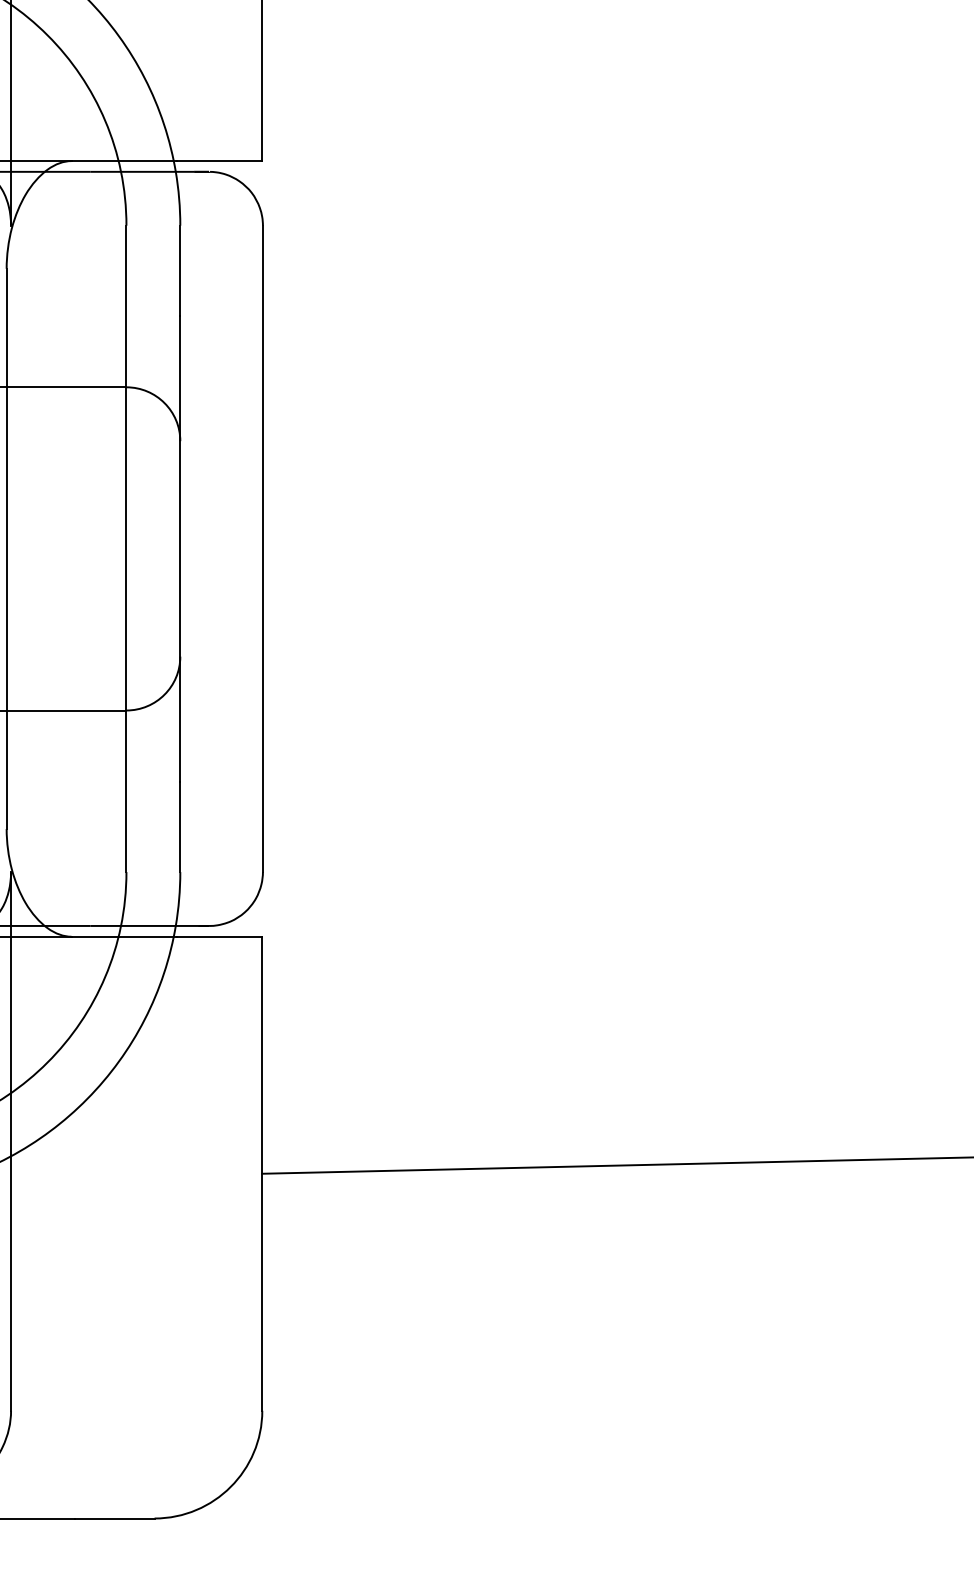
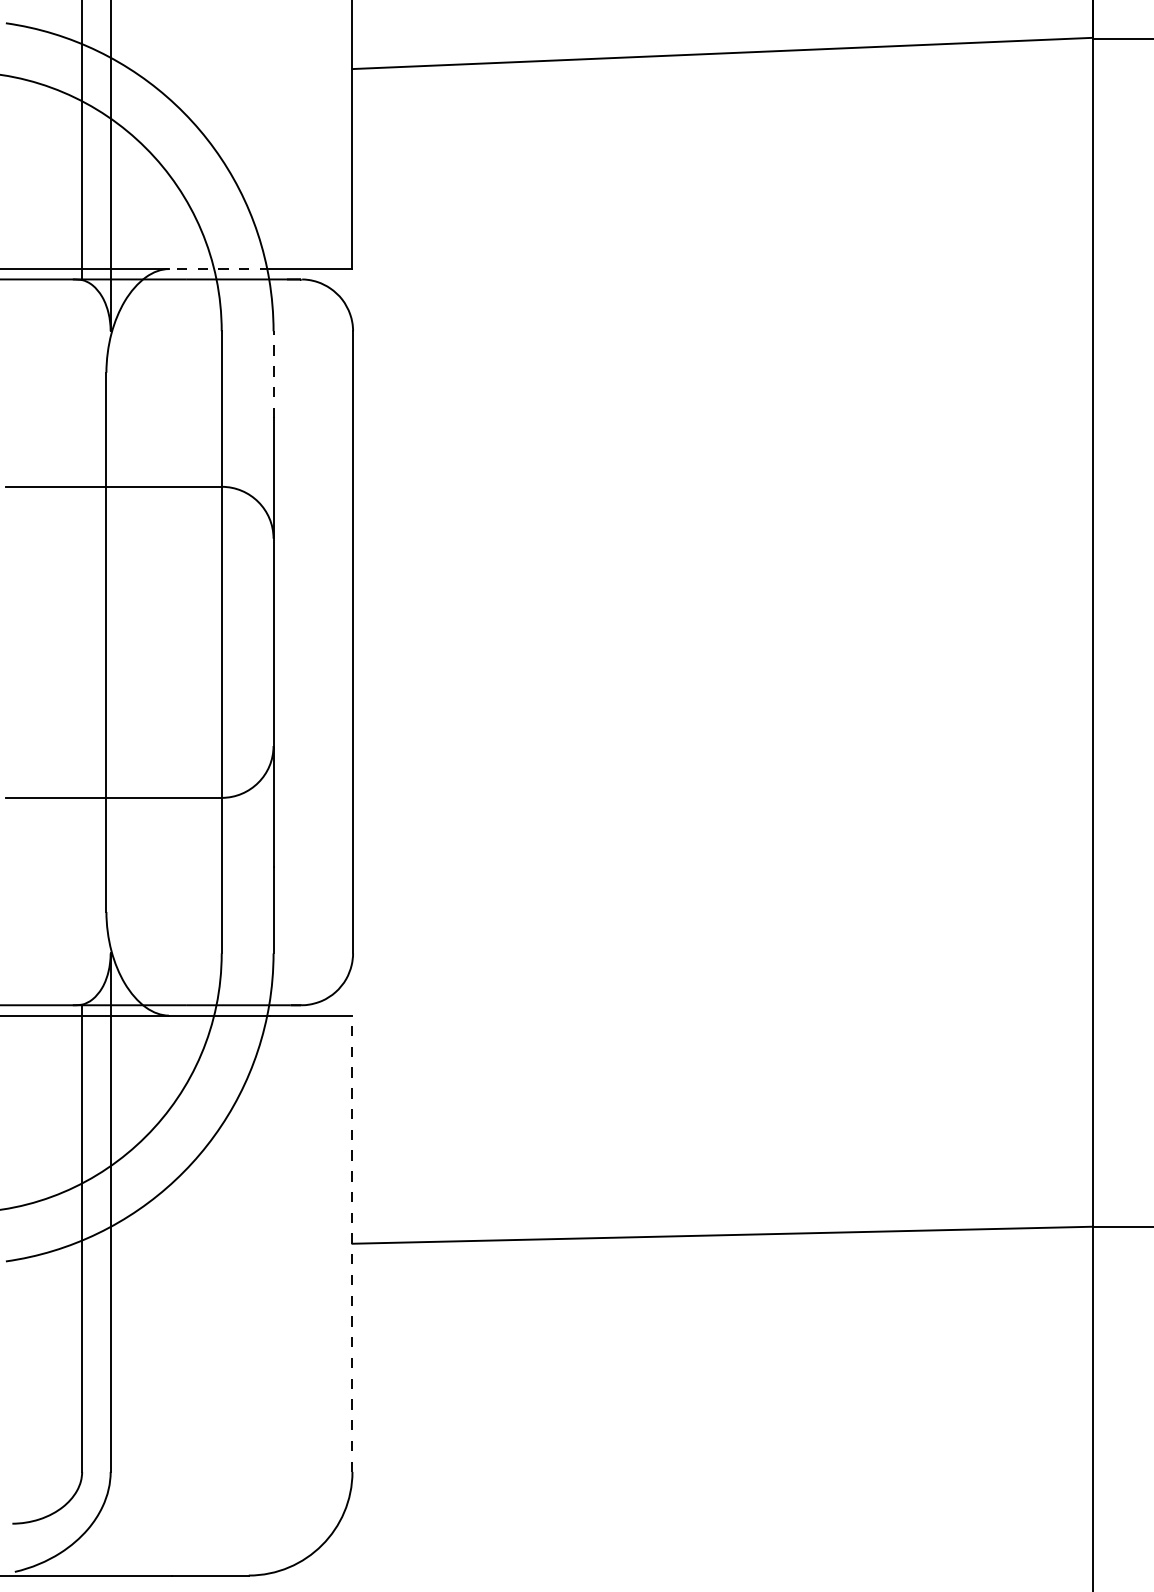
line: (124, 161) -> (219, 269), solid -> dashed
line: (180, 270) -> (273, 374), solid -> dashed
line: (262, 1173) -> (352, 1243), solid -> dashed

